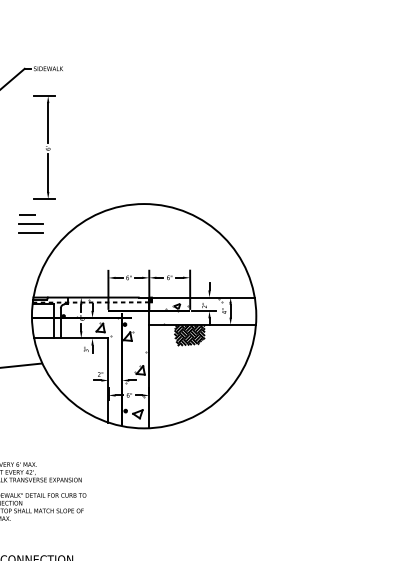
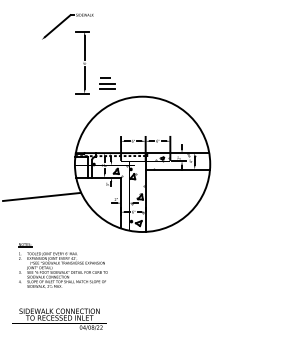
part: (31, 223) -> (107, 83), moved
hatch: (188, 336) -> (169, 176), removed

